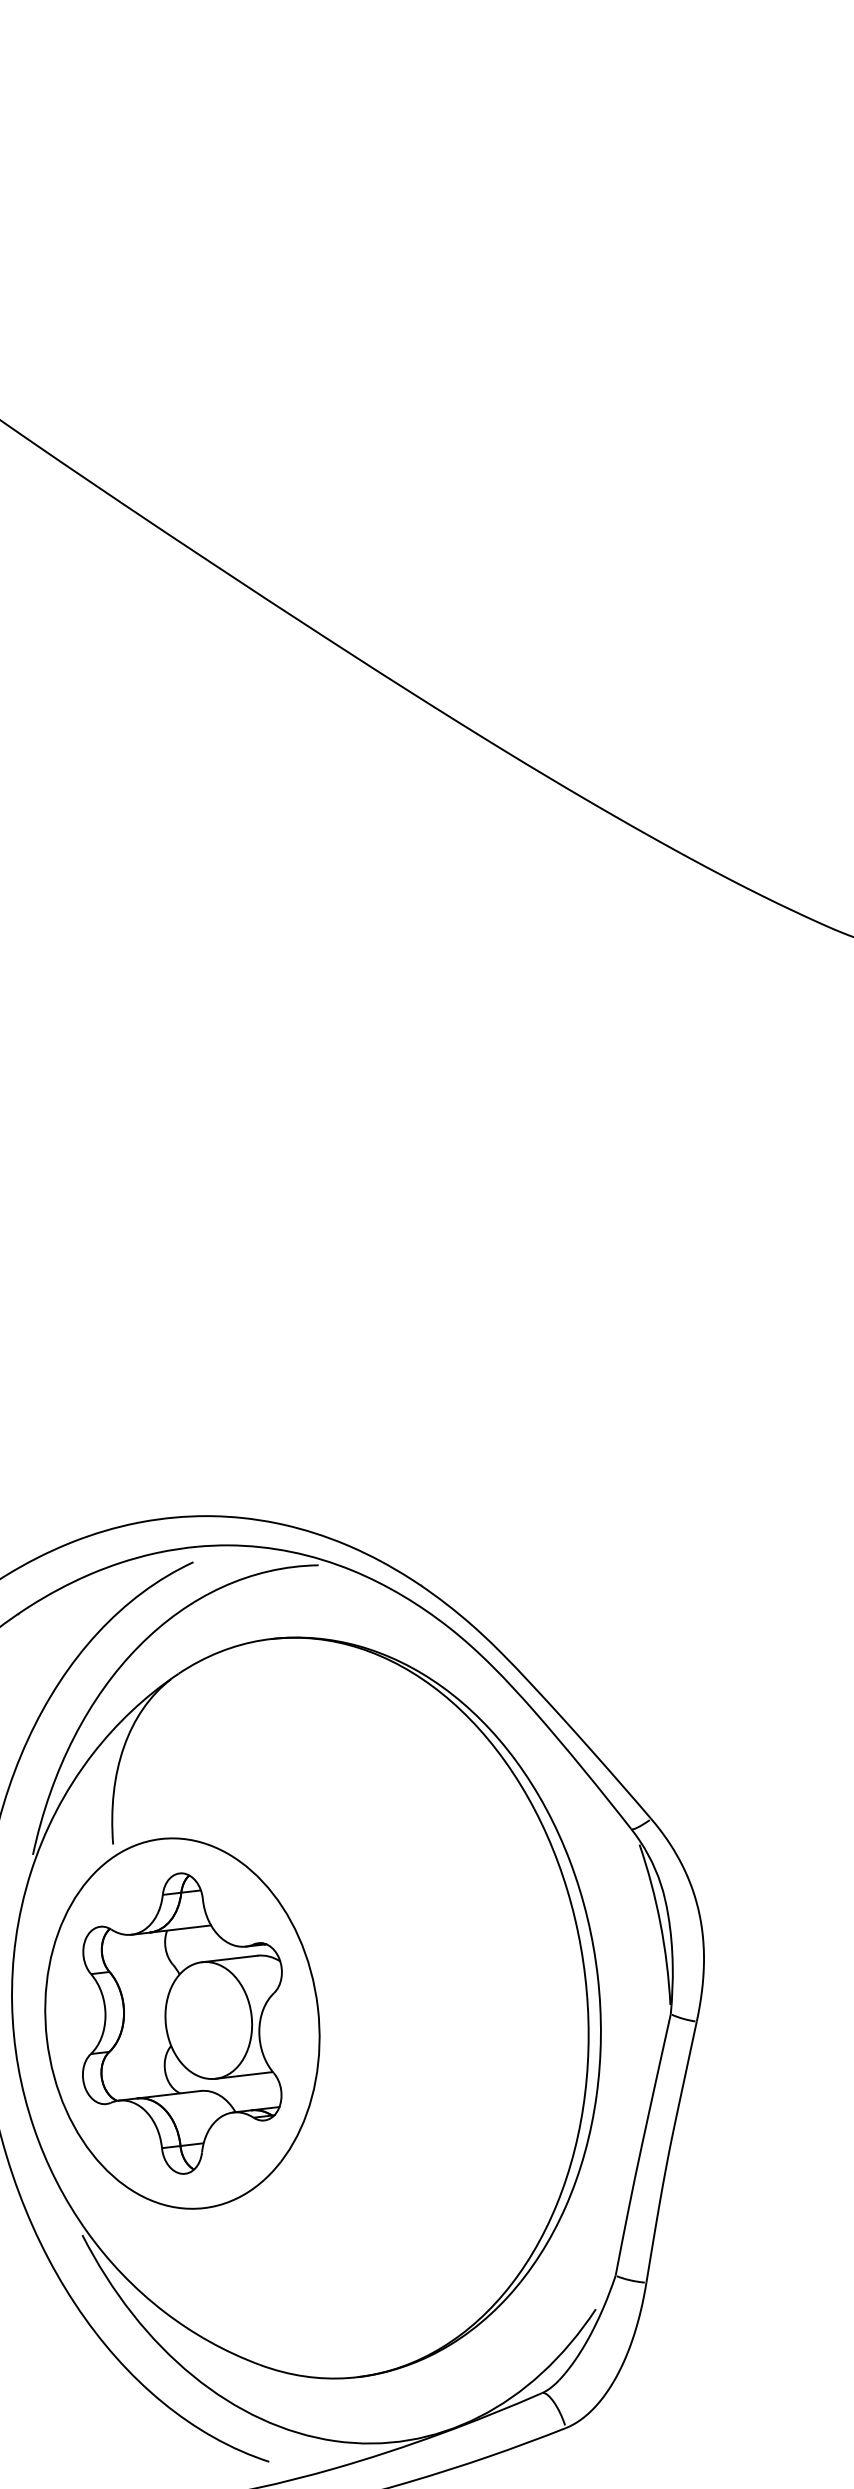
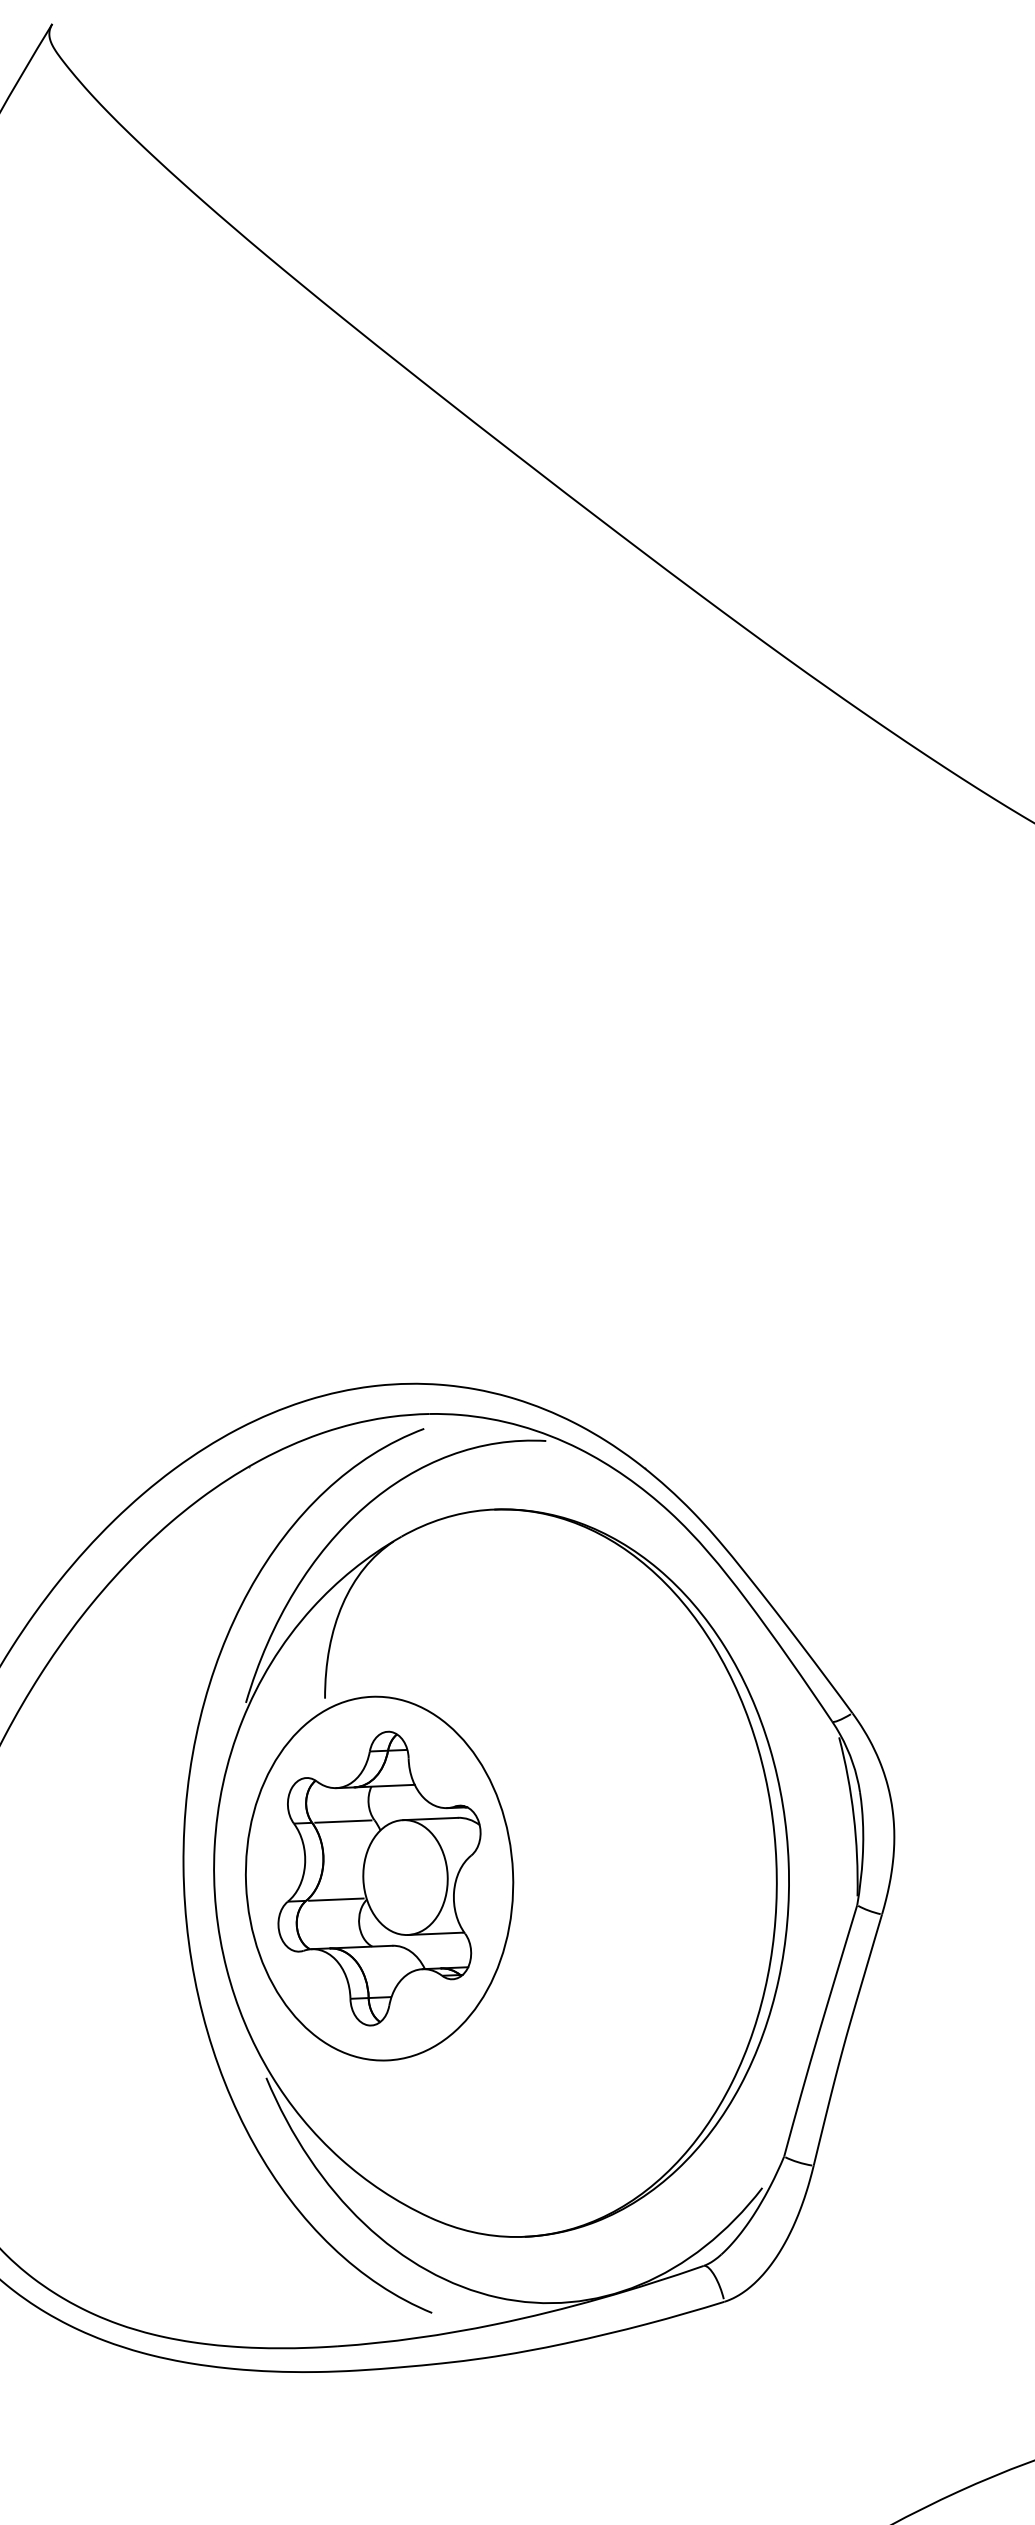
line: (141, 1968) -> (343, 1821), added
line: (140, 2048) -> (336, 1899), added

